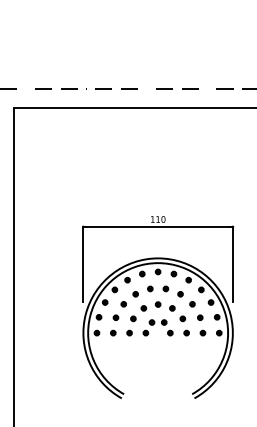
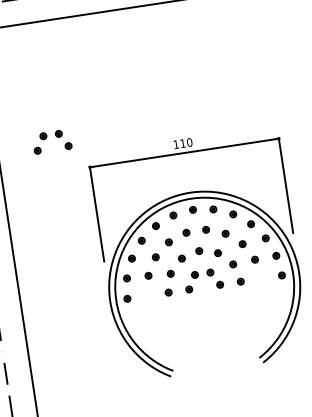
part: (56, 202) -> (51, 141), added
part: (113, 332) -> (148, 294), removed
part: (202, 332) -> (260, 277), removed

